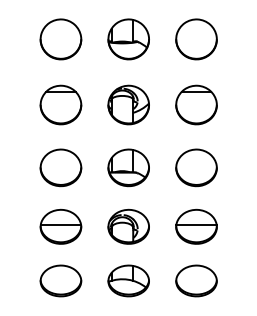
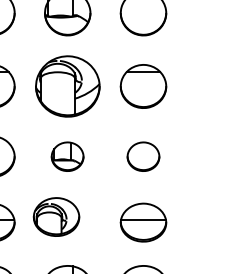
part: (128, 104) -> (67, 85), size x1.4
part: (128, 167) -> (67, 156), size x0.7
part: (196, 167) -> (143, 156), size x0.7
part: (128, 226) -> (56, 216), moved

